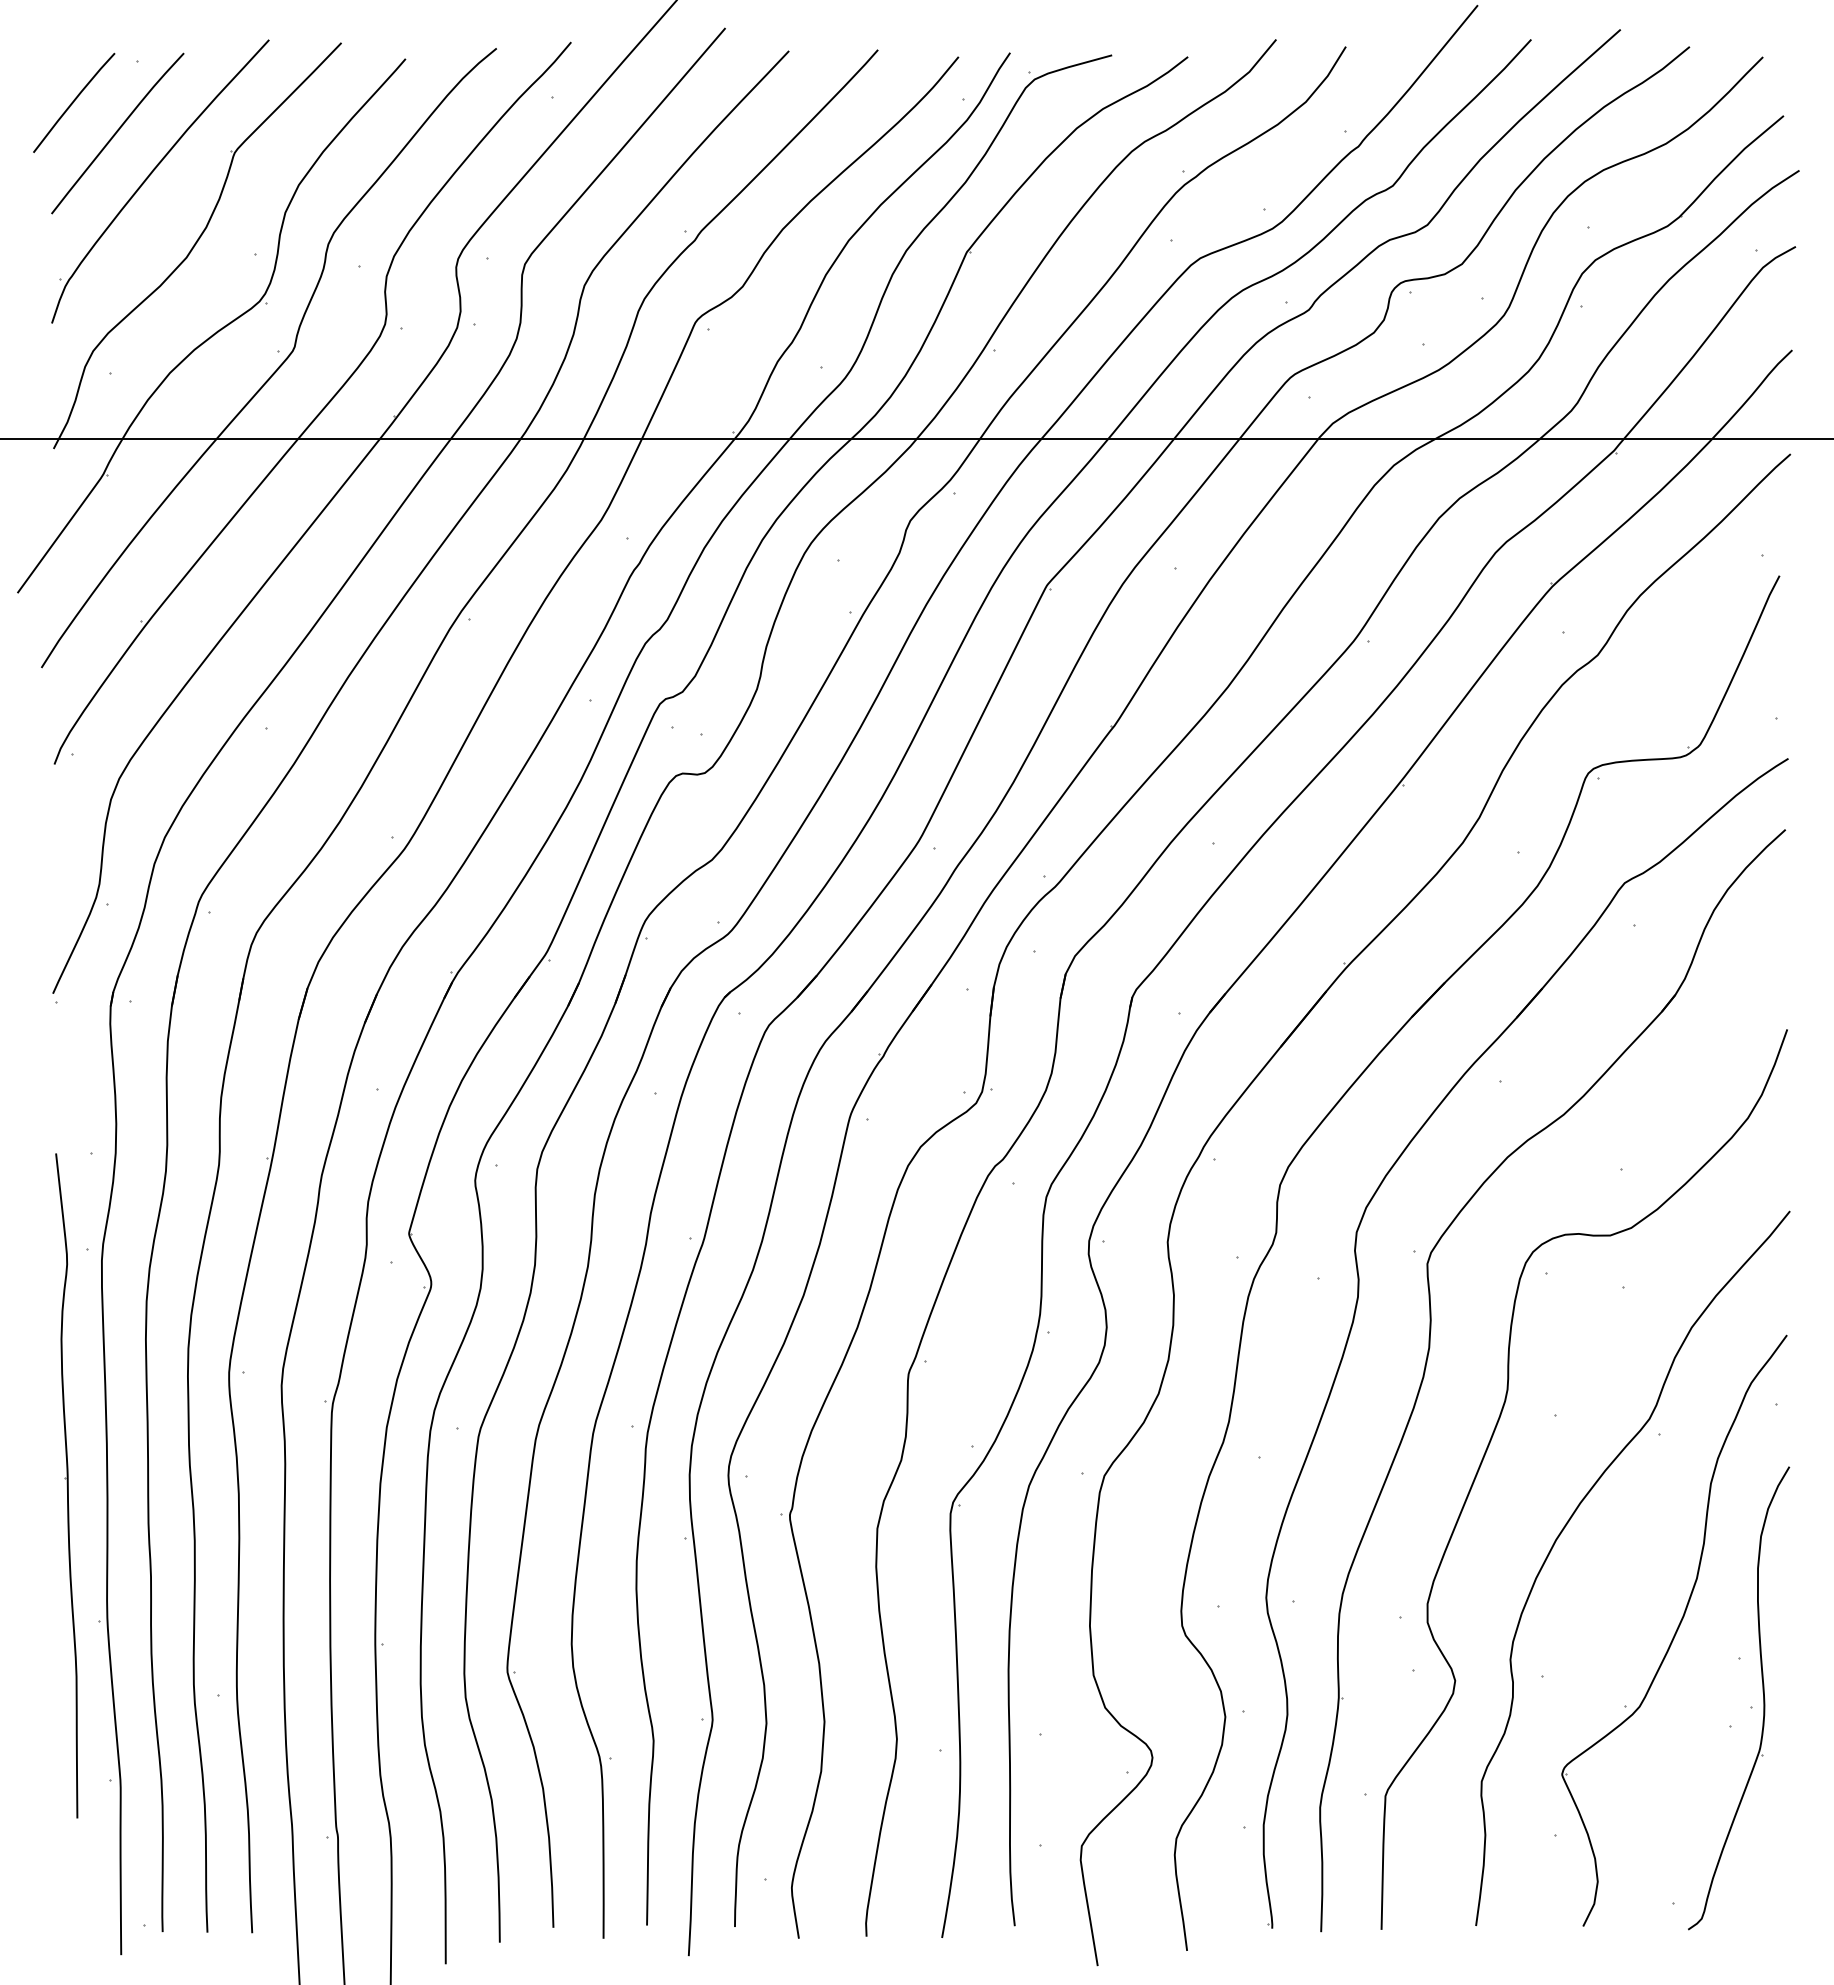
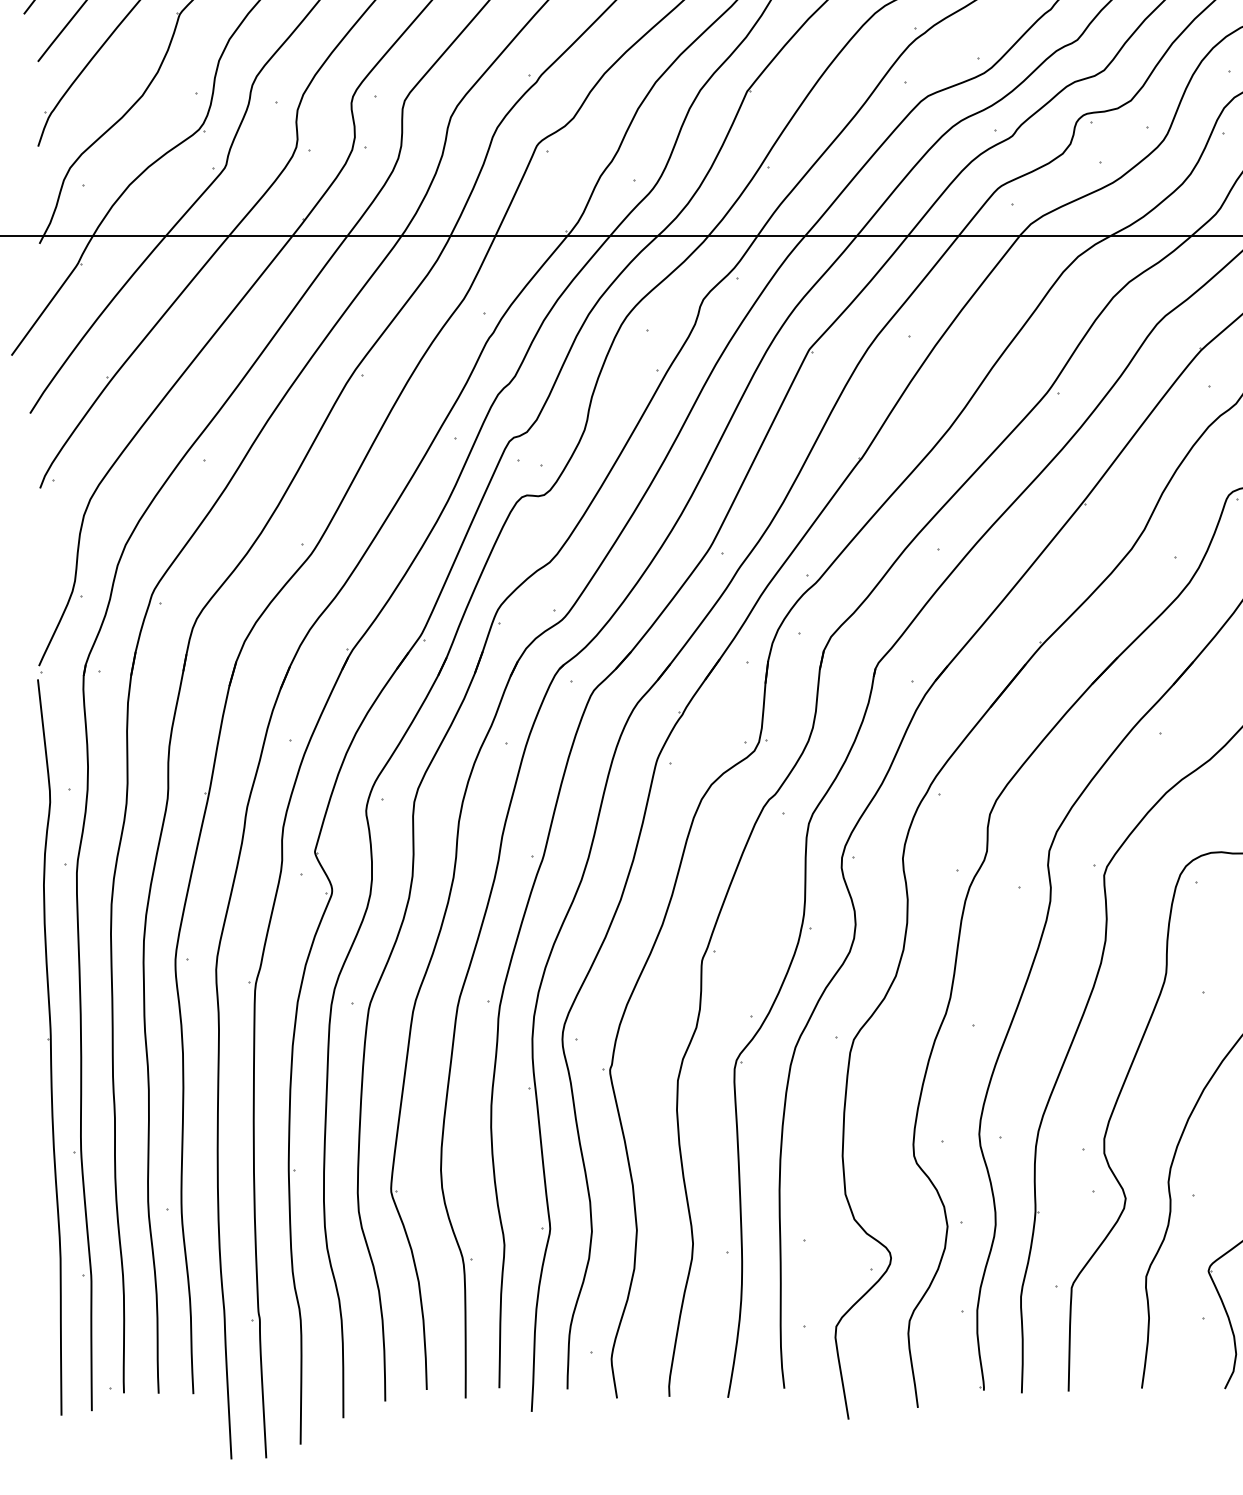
part: (66, 1485) -> (49, 1047), size x1.43

